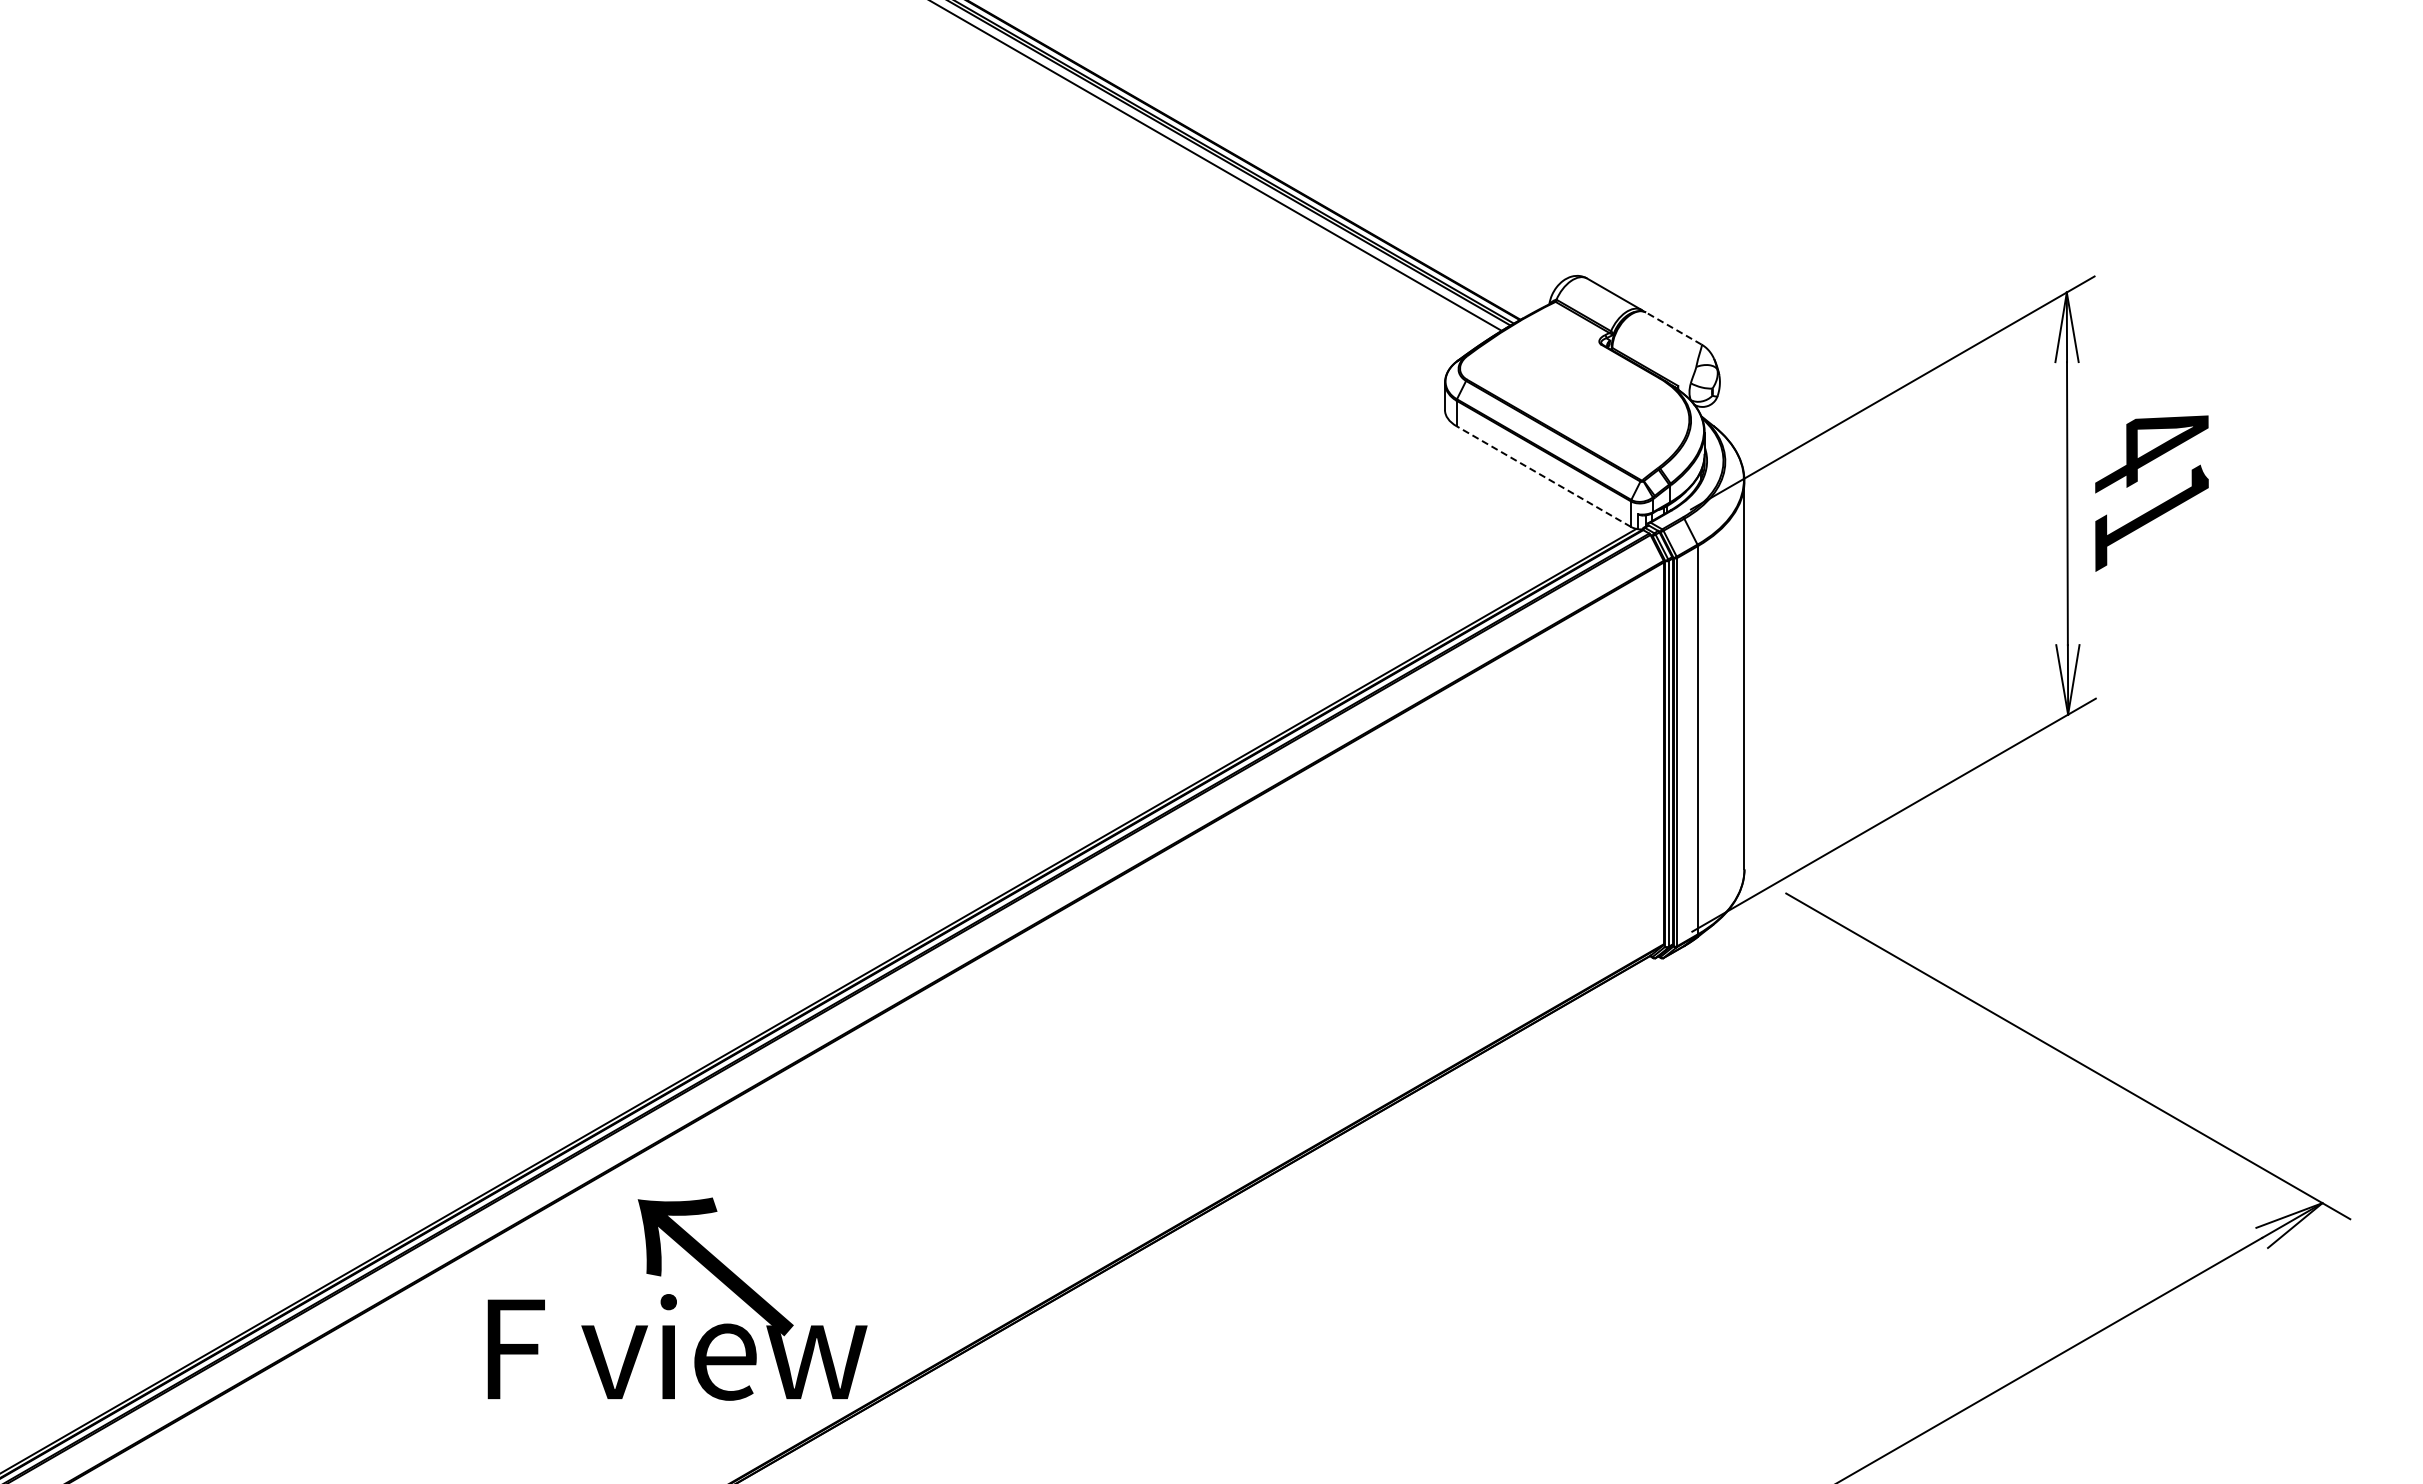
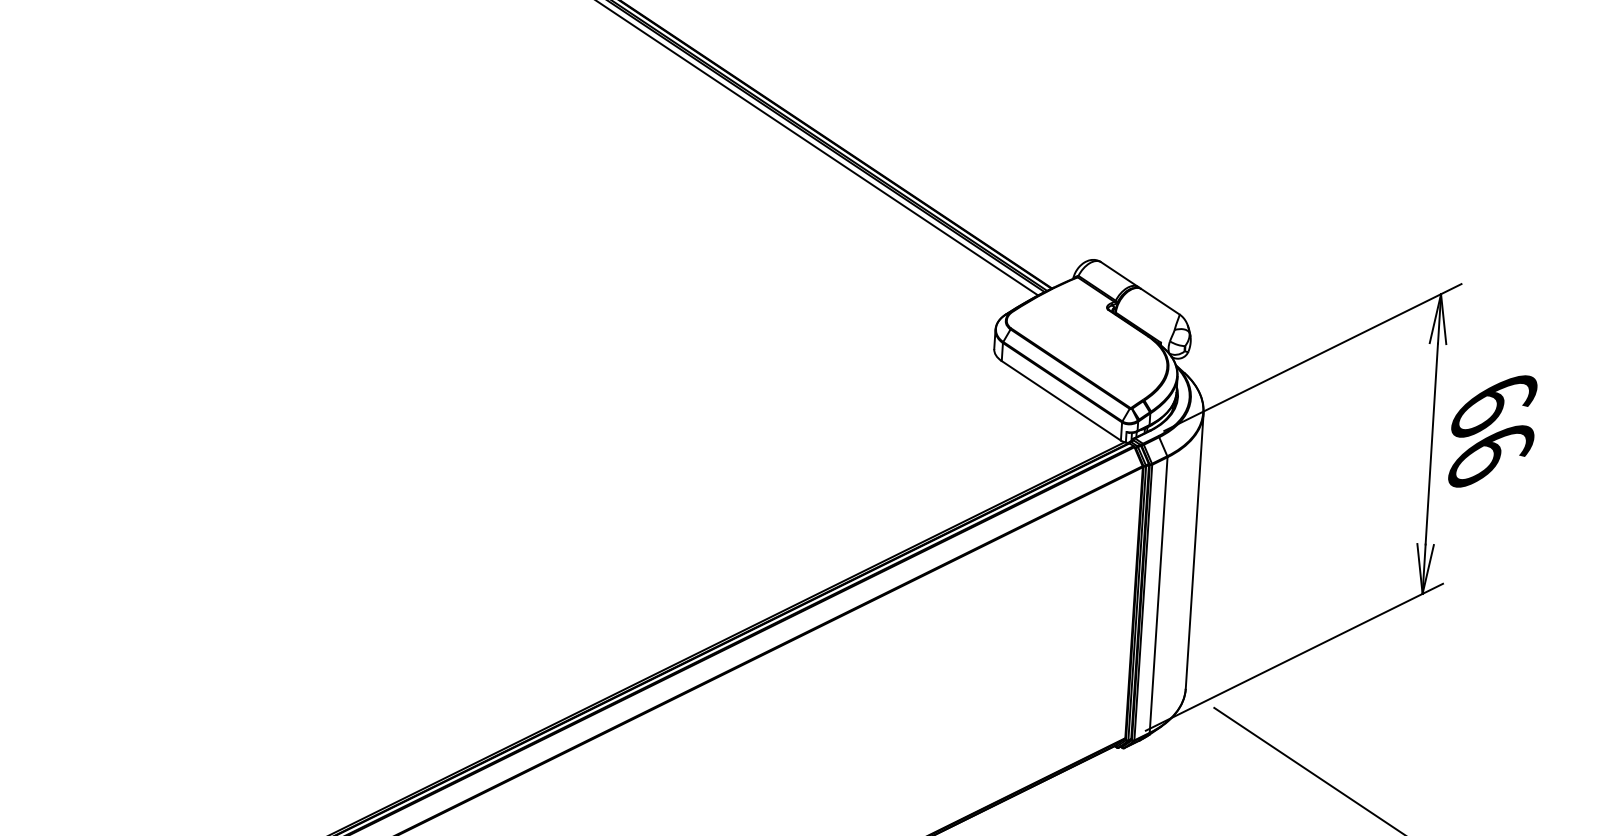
line: (1673, 328) -> (1160, 301), dashed -> solid
line: (1543, 476) -> (1061, 400), dashed -> solid
text: (2151, 484) -> (1492, 434), 41 -> 66

